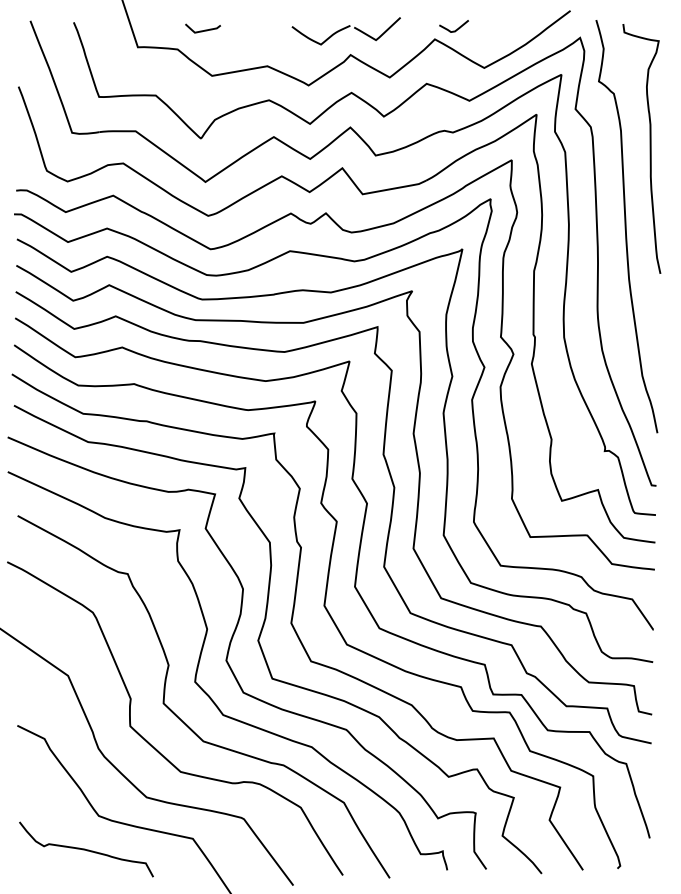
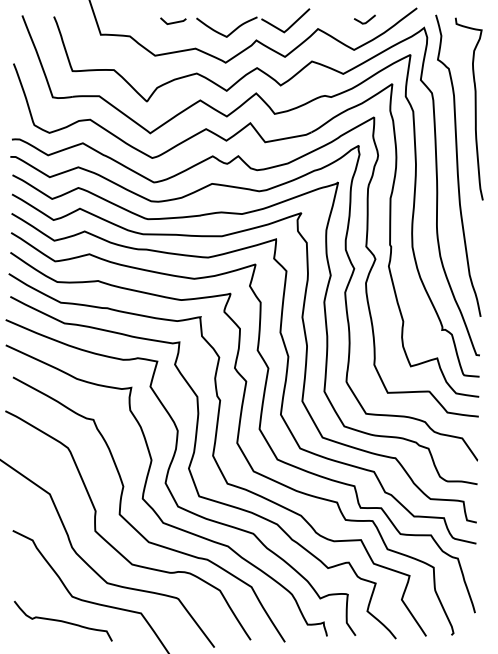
curve: (455, 29) -> (365, 21), moved
line: (202, 30) -> (172, 22), moved
part: (346, 31) -> (253, 23), size x1.43

